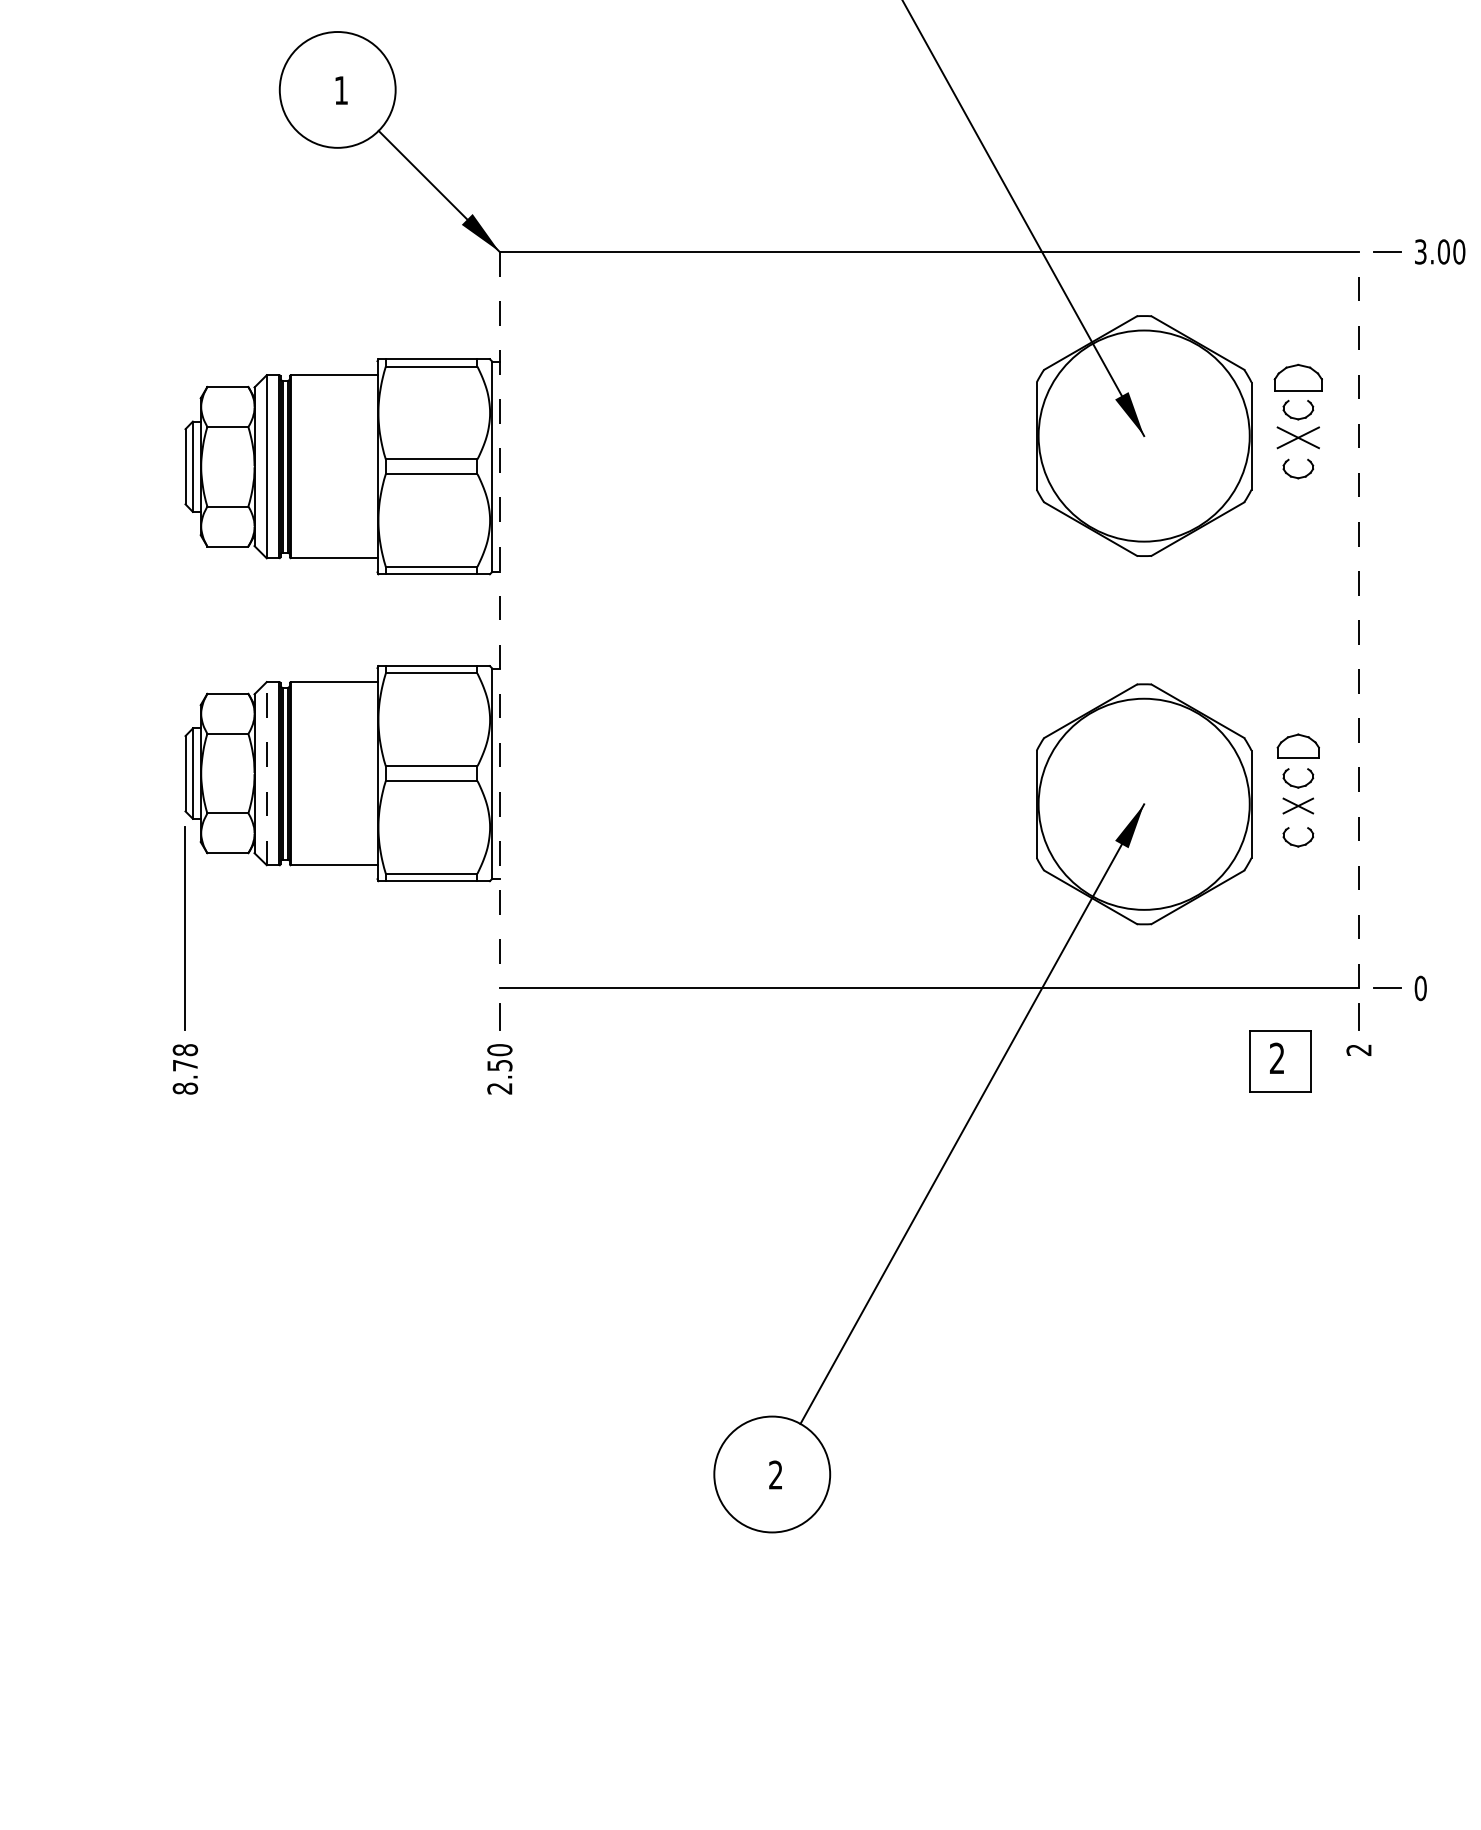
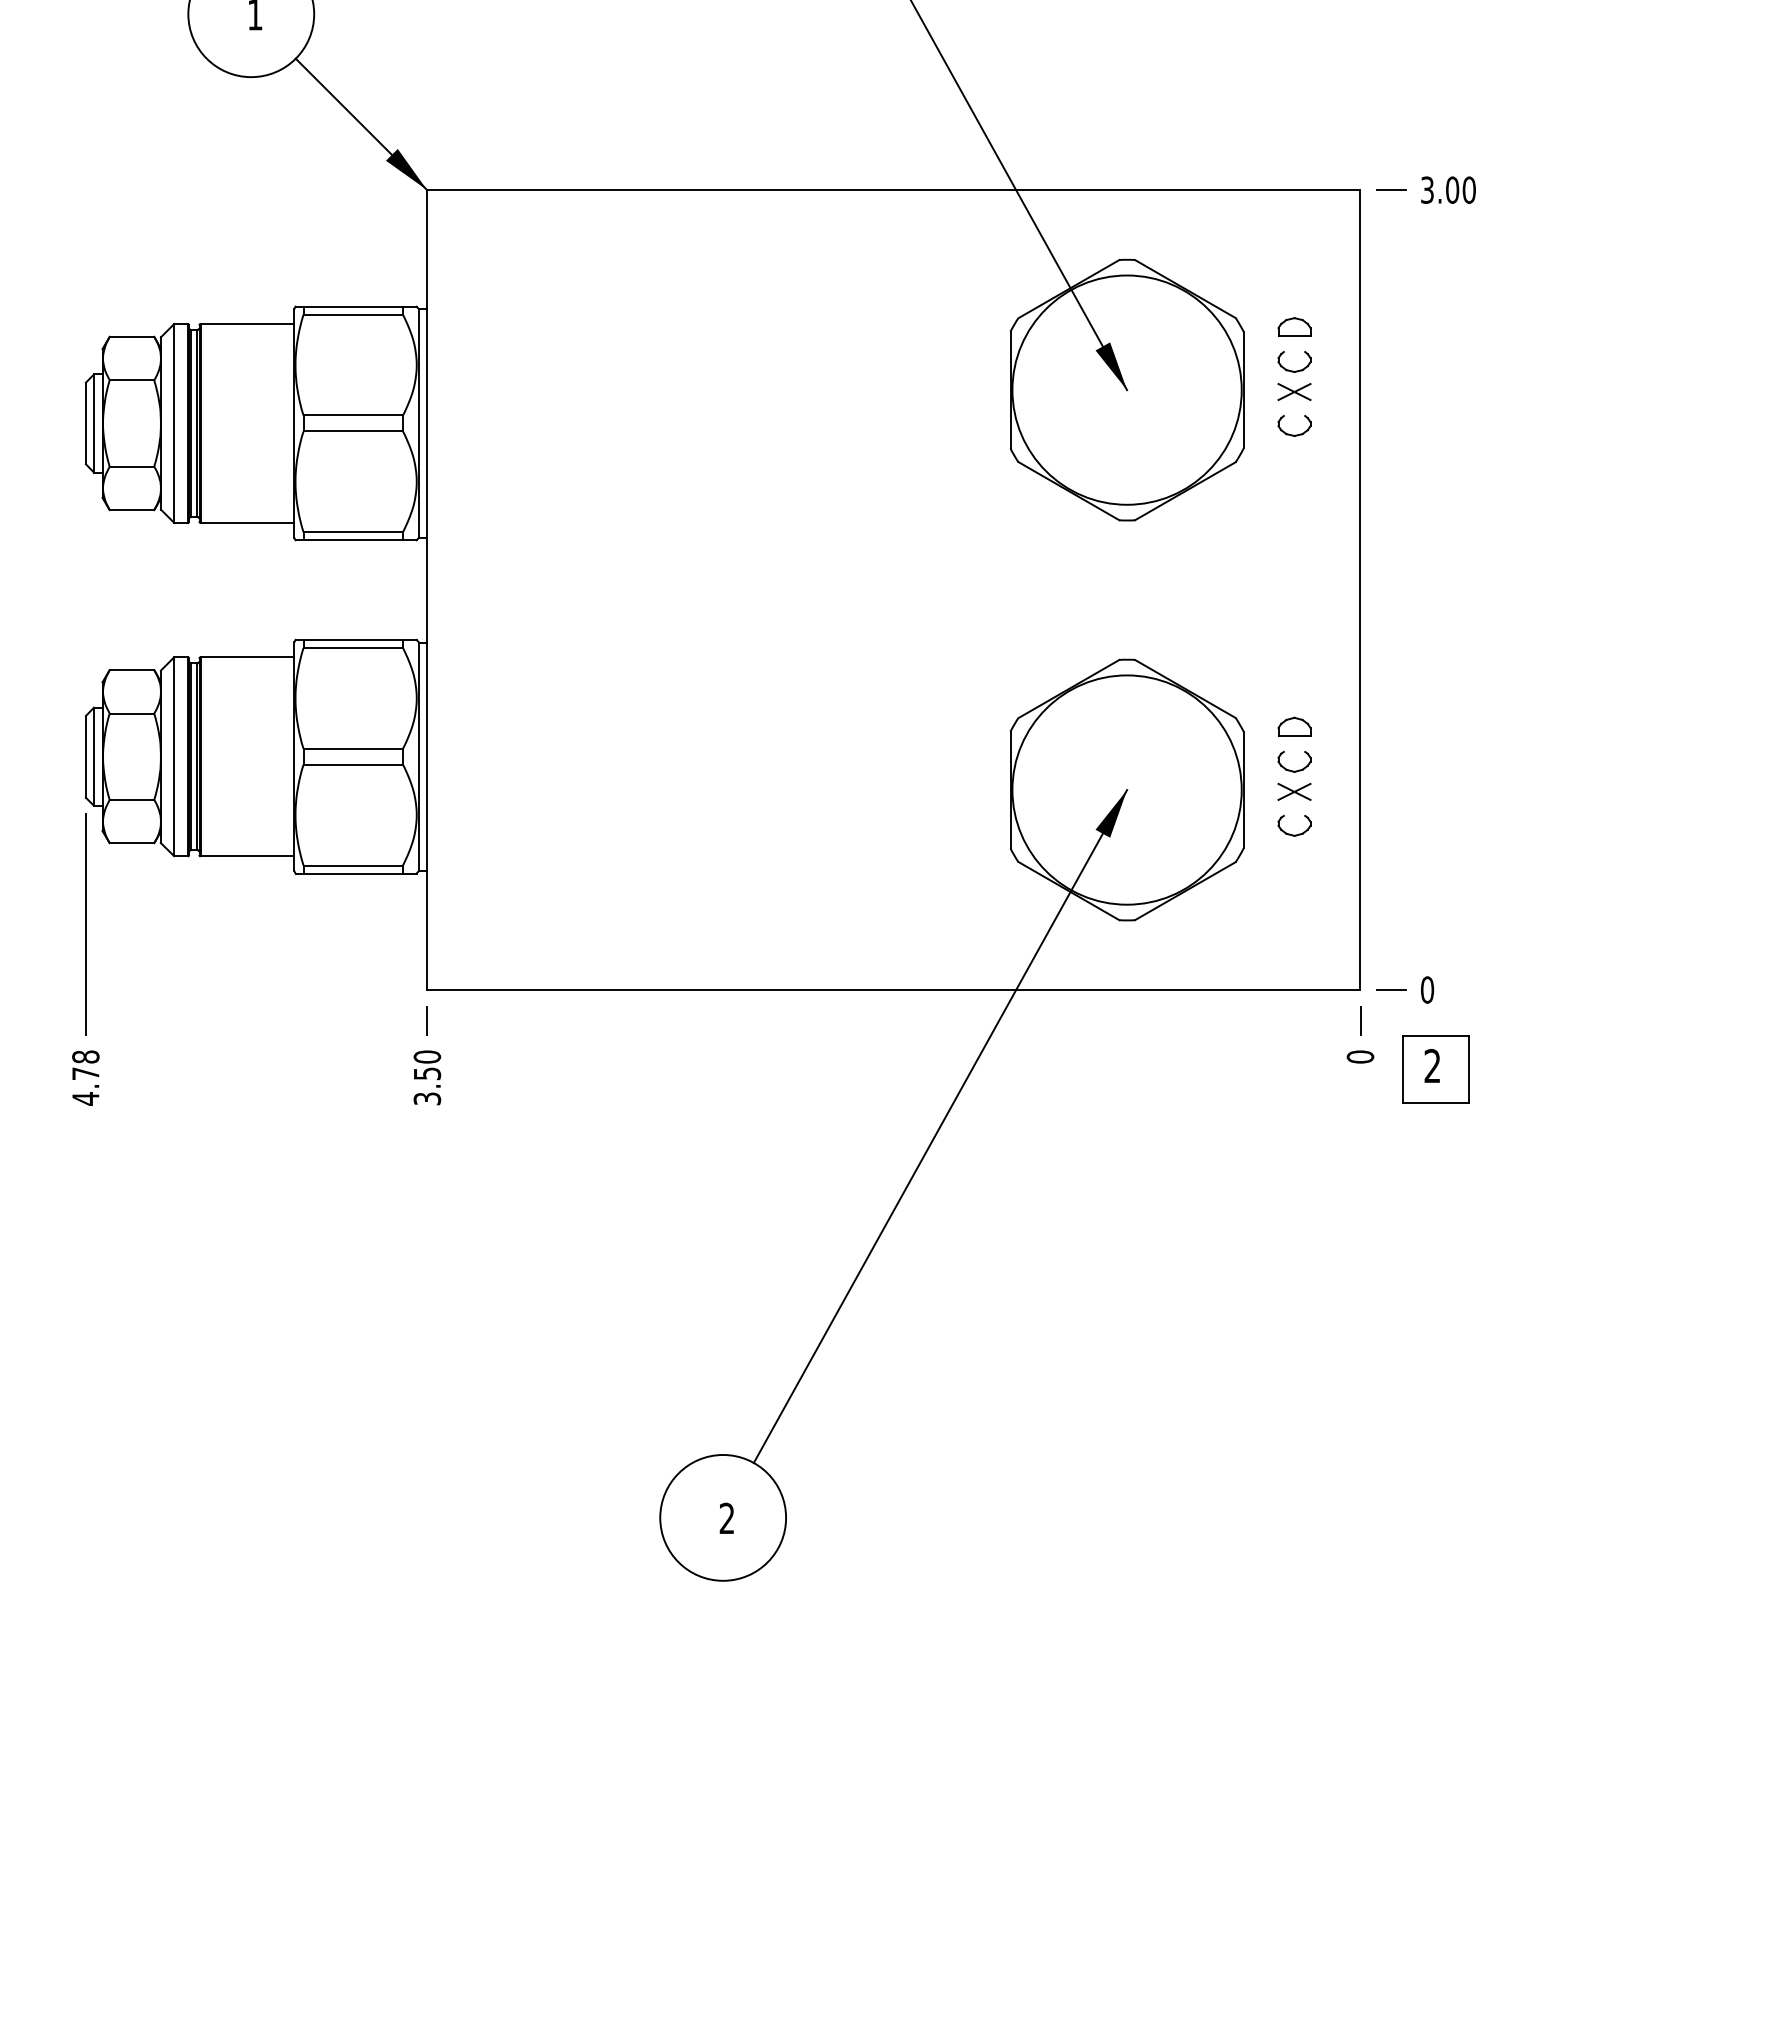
part: (1298, 377) -> (1294, 326), size x0.62
part: (1298, 437) -> (1294, 391), size x0.71
line: (499, 620) -> (427, 590), dashed -> solid
line: (1359, 620) -> (1360, 590), dashed -> solid
part: (1298, 745) -> (1294, 726), size x0.71
line: (267, 773) -> (174, 756), dashed -> solid
text: (1359, 1049) -> (1360, 1056), 2 -> 0
part: (1279, 1061) -> (1435, 1069), moved
text: (185, 1088) -> (85, 1098), 8.78 -> 4.78
text: (499, 1088) -> (427, 1098), 2.50 -> 3.50

